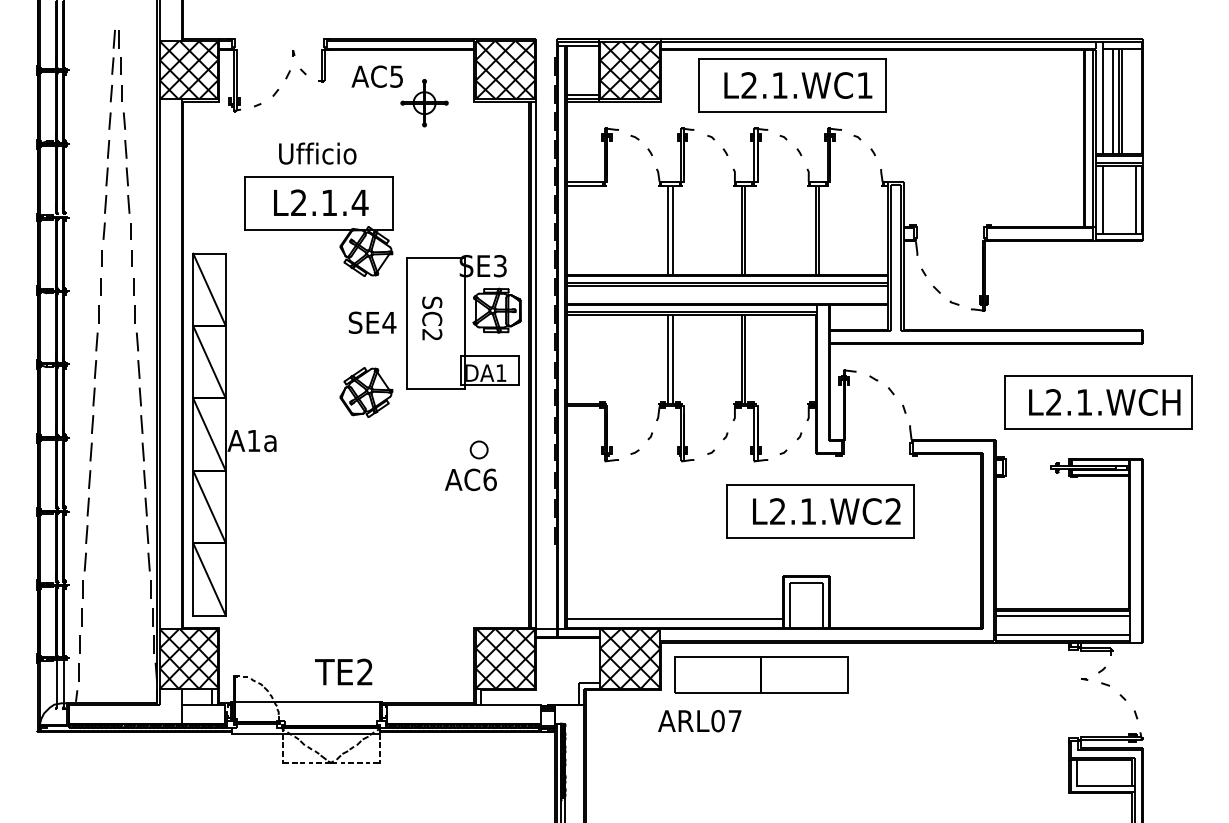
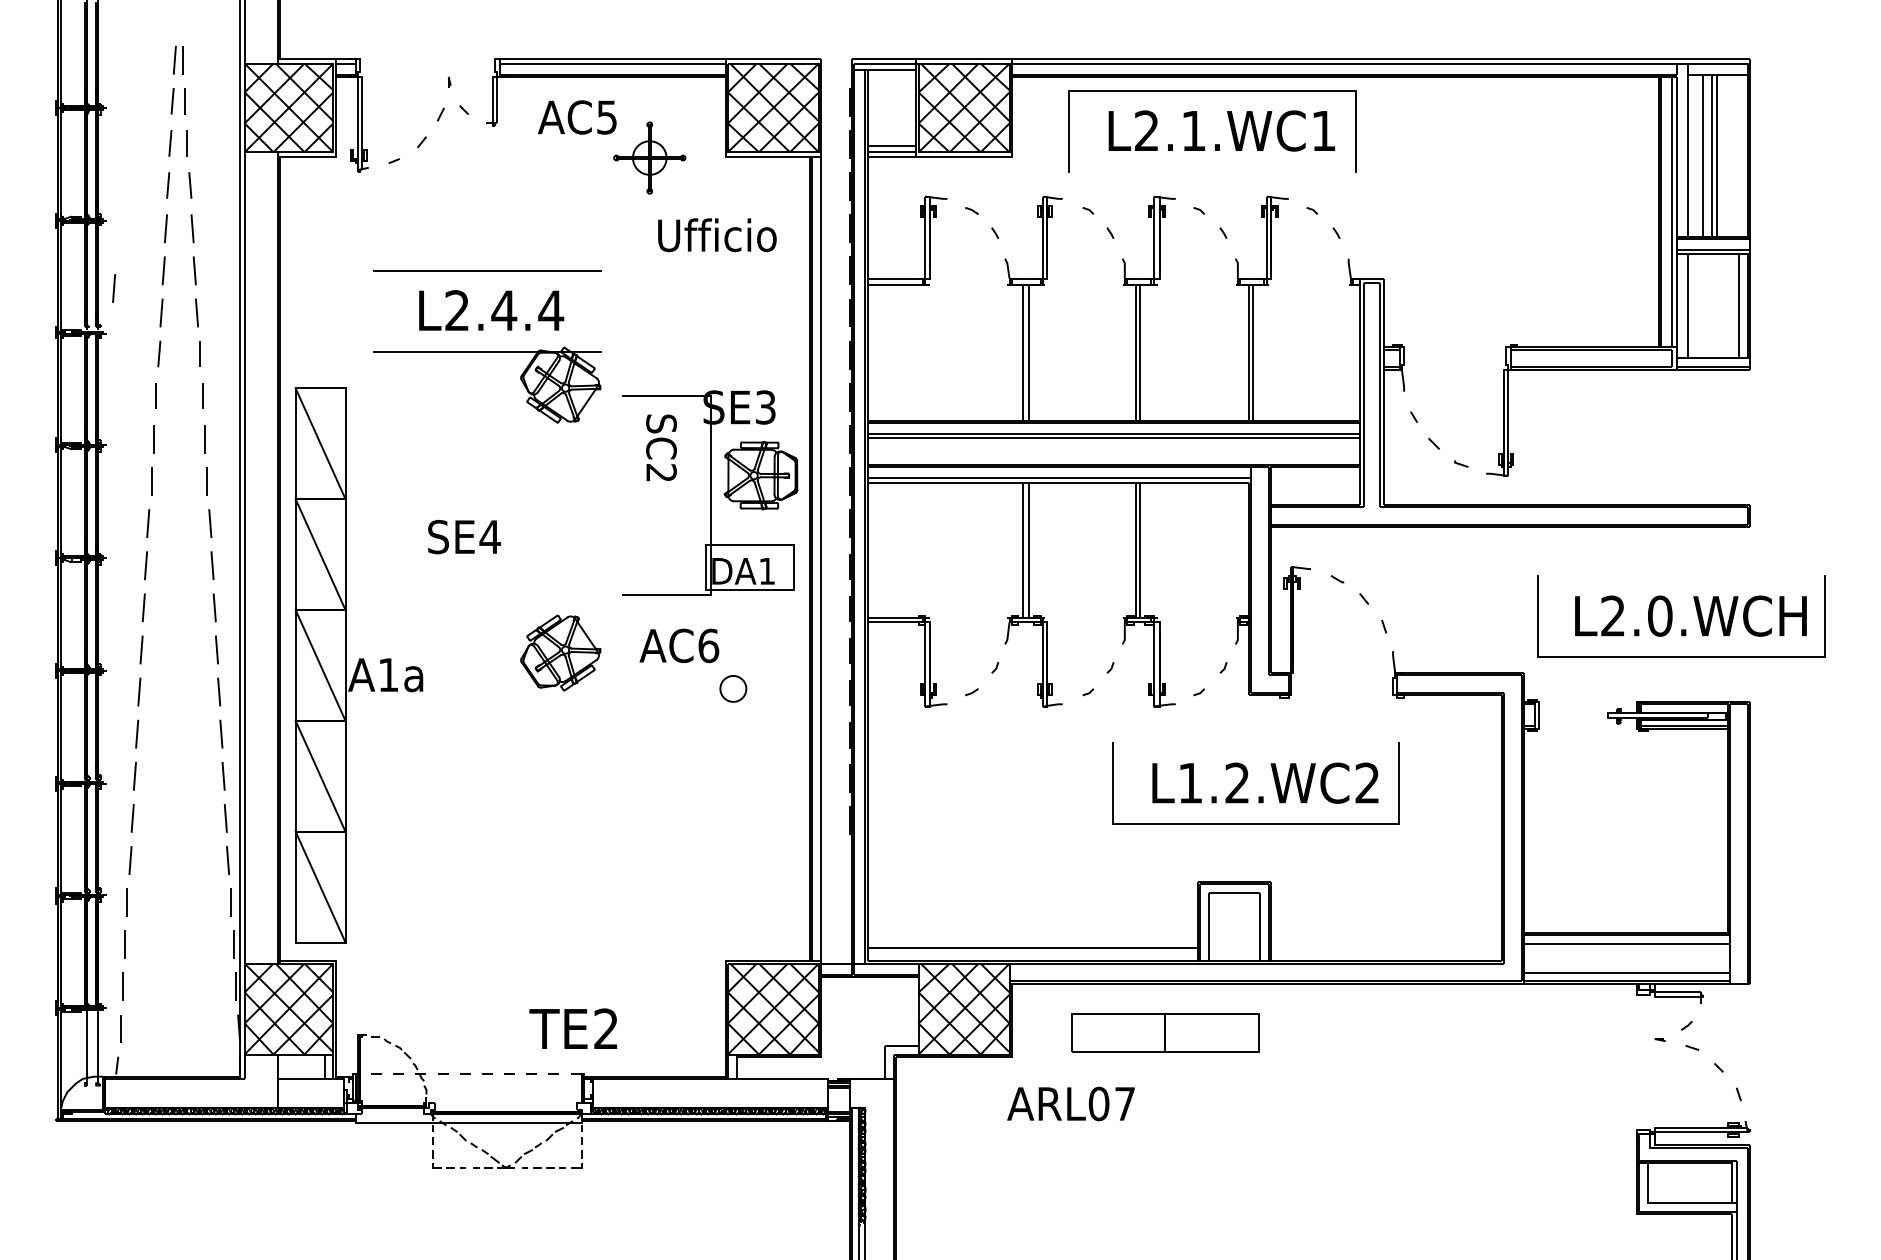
line: (791, 112) -> (1211, 172), removed
text: (317, 153) -> (717, 235), moved
line: (74, 188) -> (113, 288), added
text: (329, 202) -> (504, 310), L2.1.4 -> L2.4.4
line: (244, 203) -> (374, 311), removed
line: (392, 203) -> (600, 311), removed
text: (432, 318) -> (661, 447), moved
text: (372, 322) -> (464, 536), moved
line: (406, 323) -> (622, 495), removed
line: (1098, 376) -> (1681, 576), removed
part: (366, 392) -> (560, 652), moved
text: (1084, 402) -> (1659, 616), L2.1.WCH -> L2.0.WCH
text: (470, 479) -> (678, 645), moved
line: (820, 485) -> (1255, 743), removed
text: (792, 511) -> (1212, 783), L2.1.WC2 -> L1.2.WC2
text: (343, 671) -> (573, 1028), moved
part: (761, 674) -> (1165, 1032), size x0.7
line: (306, 701) -> (469, 1073), solid -> dashed

